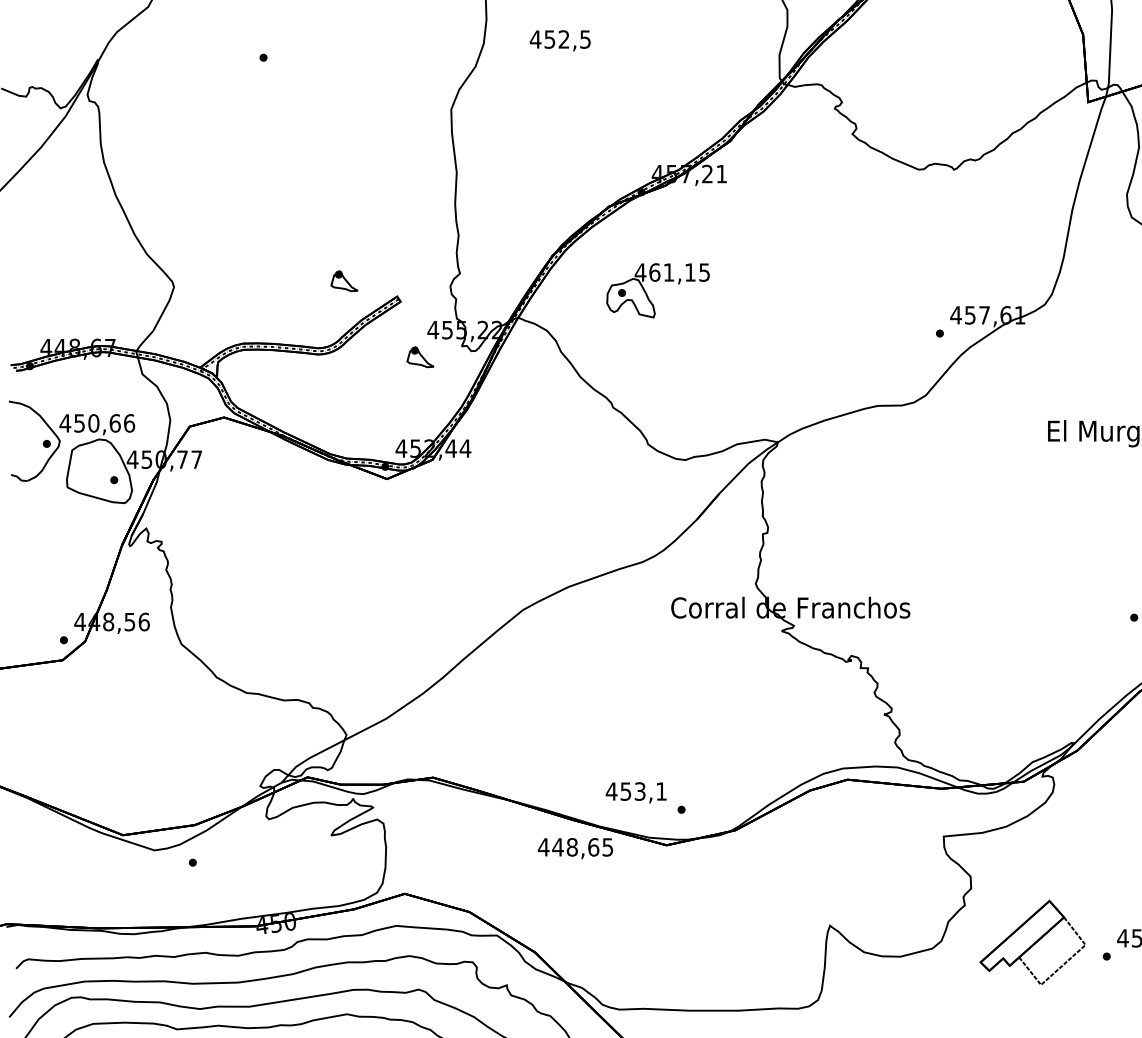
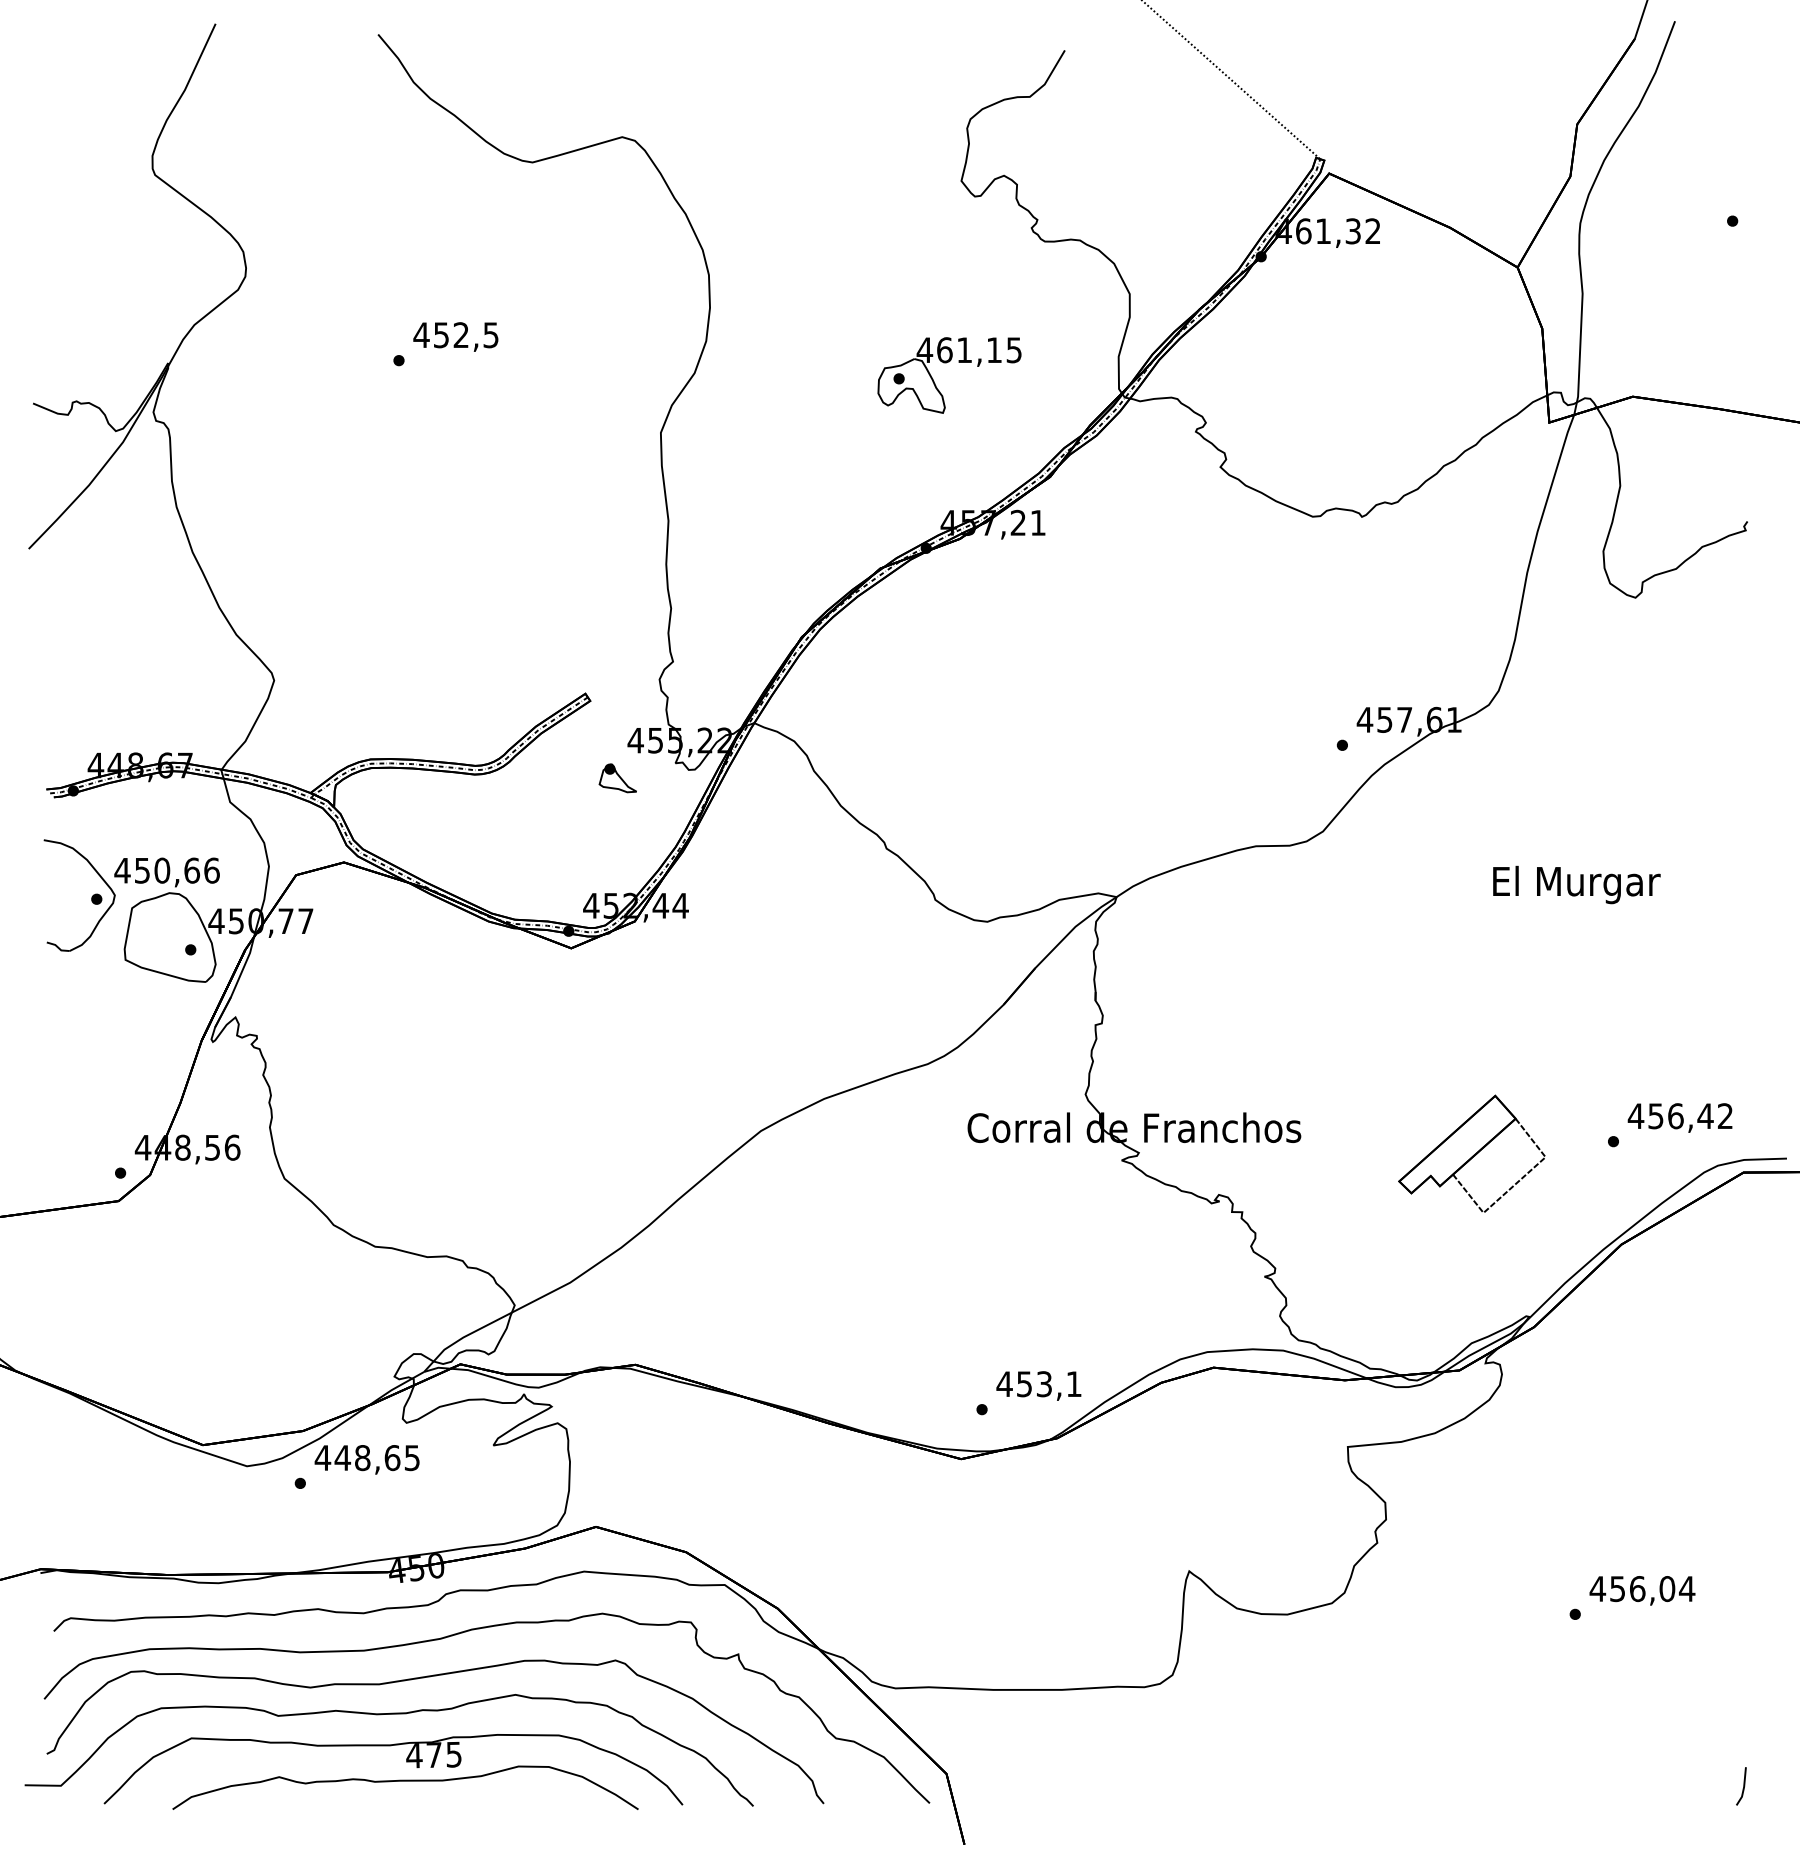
text: (559, 40) -> (455, 336), moved
part: (344, 281) -> (511, 672), removed
part: (656, 282) -> (946, 363), moved
text: (635, 792) -> (1038, 1385), moved
text: (575, 848) -> (366, 1459), moved
part: (1032, 942) -> (1471, 1153), moved

